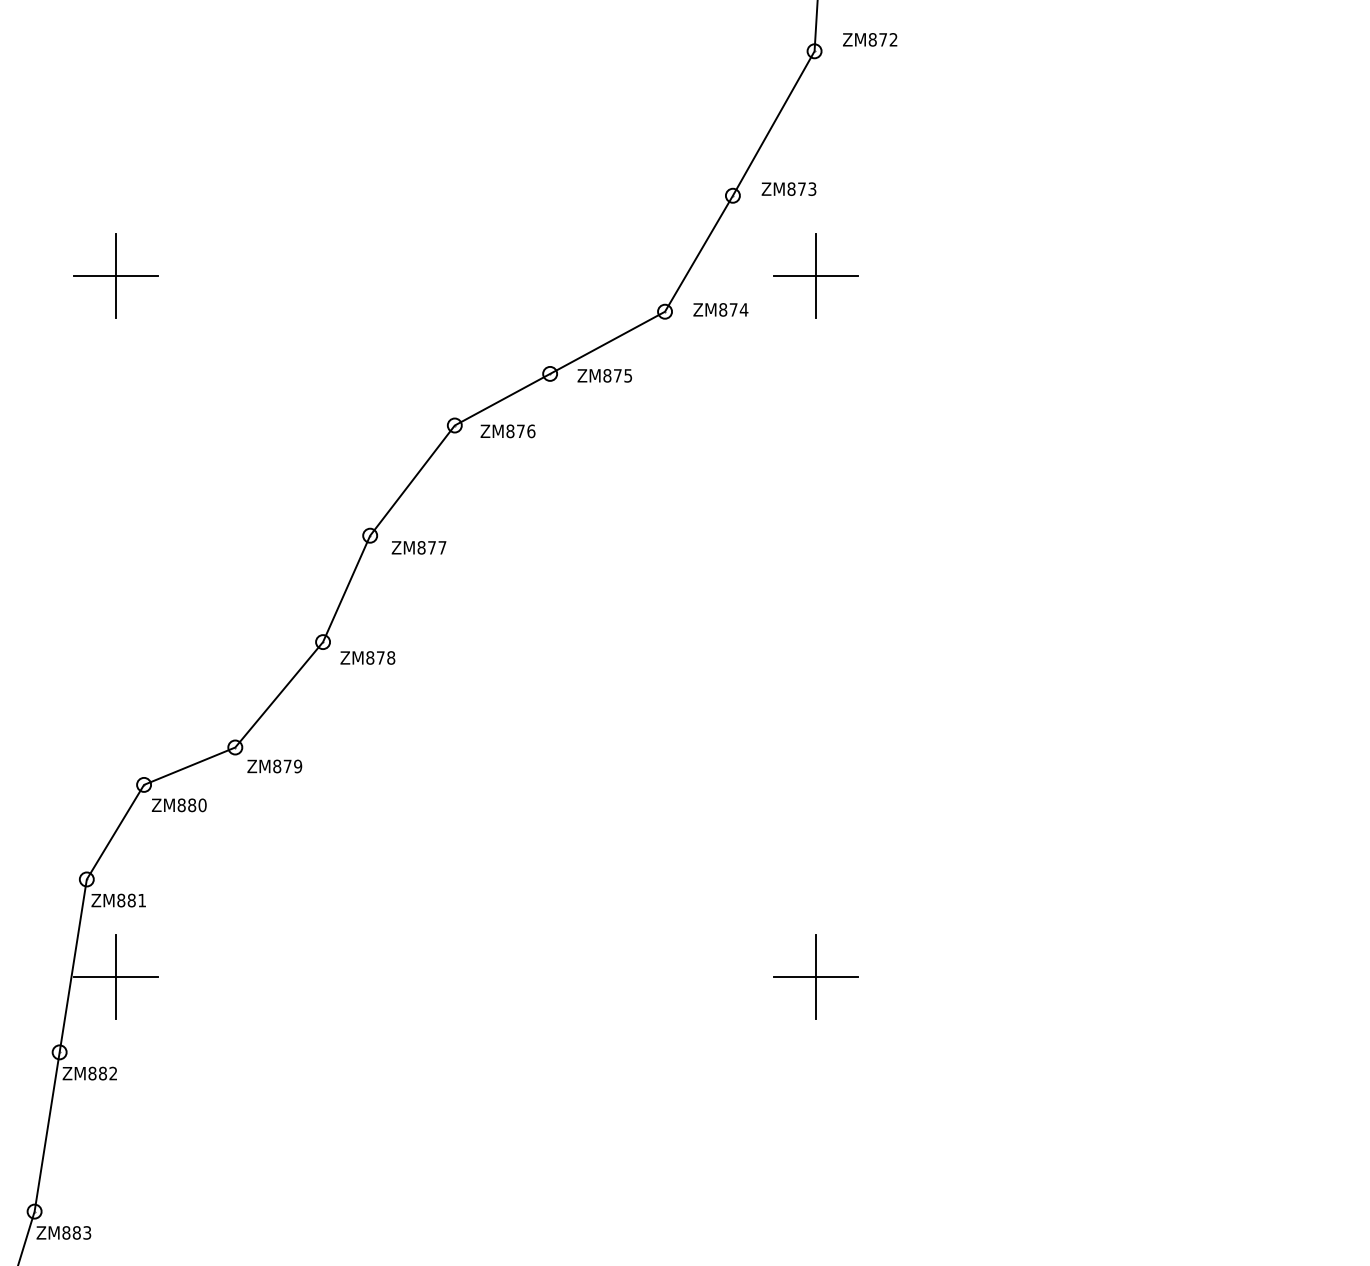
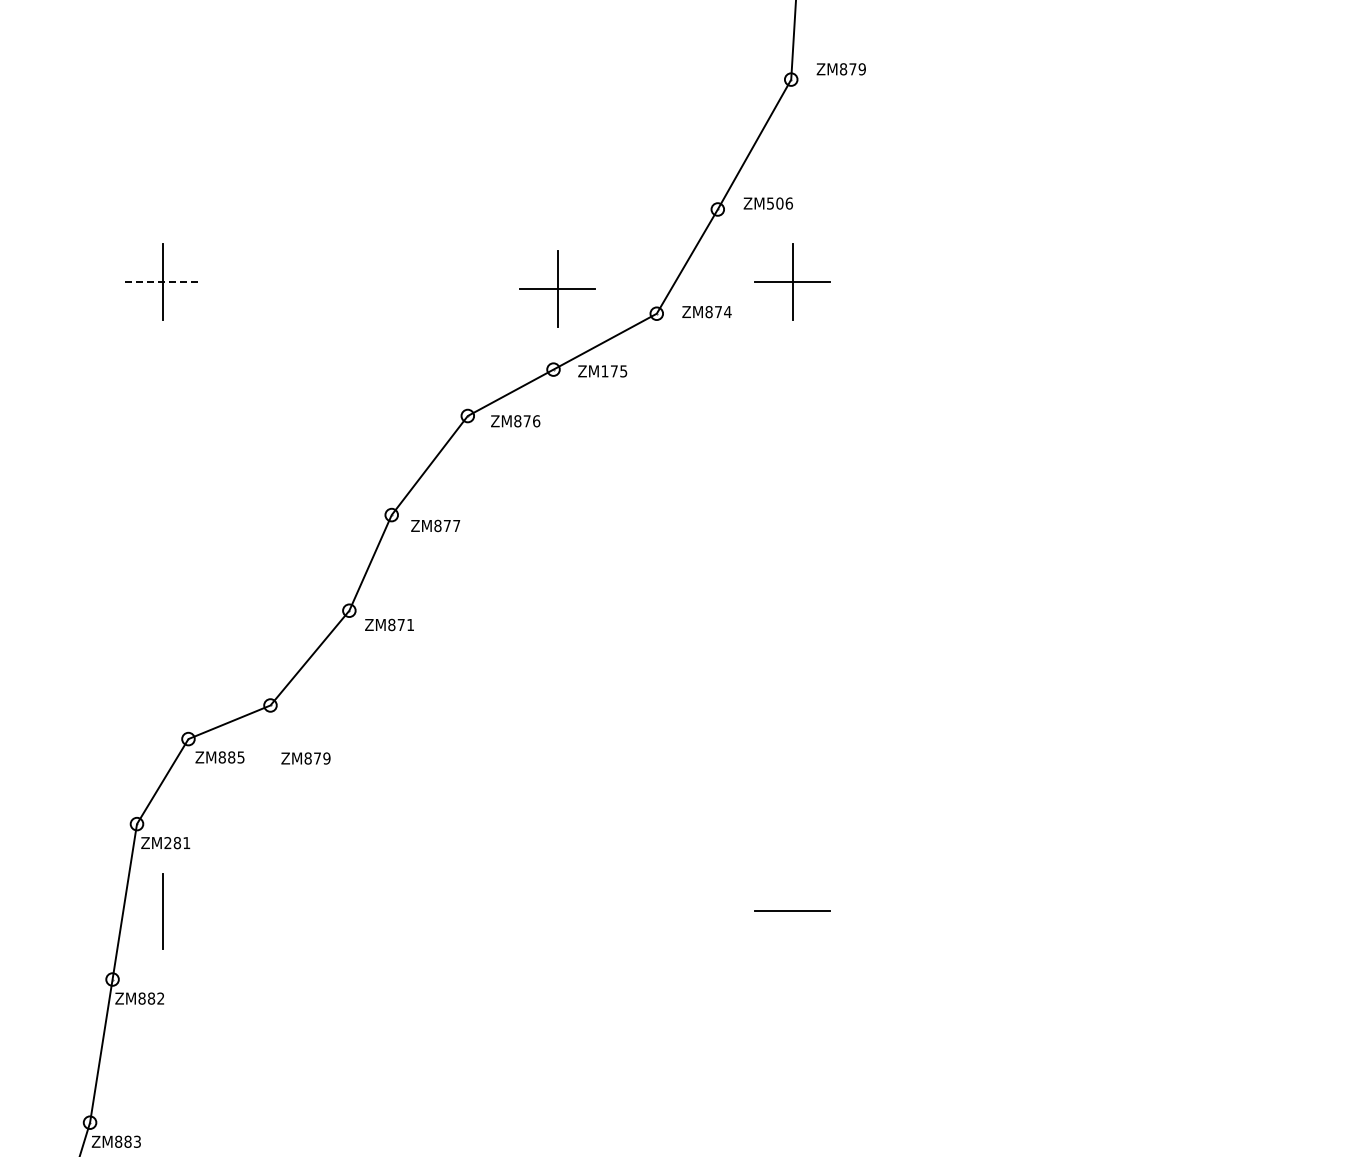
text: (892, 40) -> (861, 69), ZM872 -> ZM879
text: (801, 189) -> (779, 203), ZM873 -> ZM506
line: (116, 275) -> (163, 281), solid -> dashed
part: (554, 283) -> (557, 288), added
text: (606, 375) -> (604, 371), ZM875 -> ZM175
text: (391, 657) -> (410, 624), ZM878 -> ZM871
text: (274, 766) -> (305, 758), moved
text: (201, 805) -> (240, 757), ZM880 -> ZM885
text: (120, 901) -> (167, 843), ZM881 -> ZM281
line: (115, 976) -> (162, 911), removed
line: (815, 976) -> (792, 911), removed

